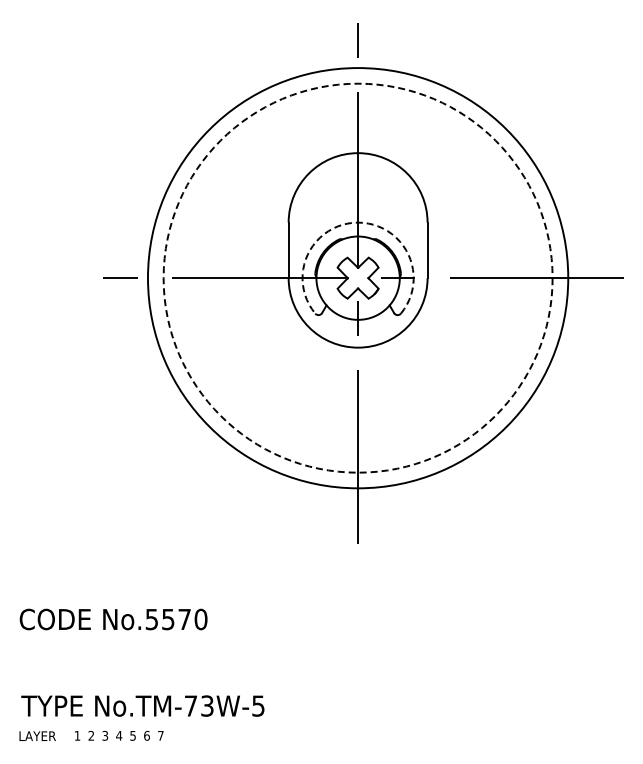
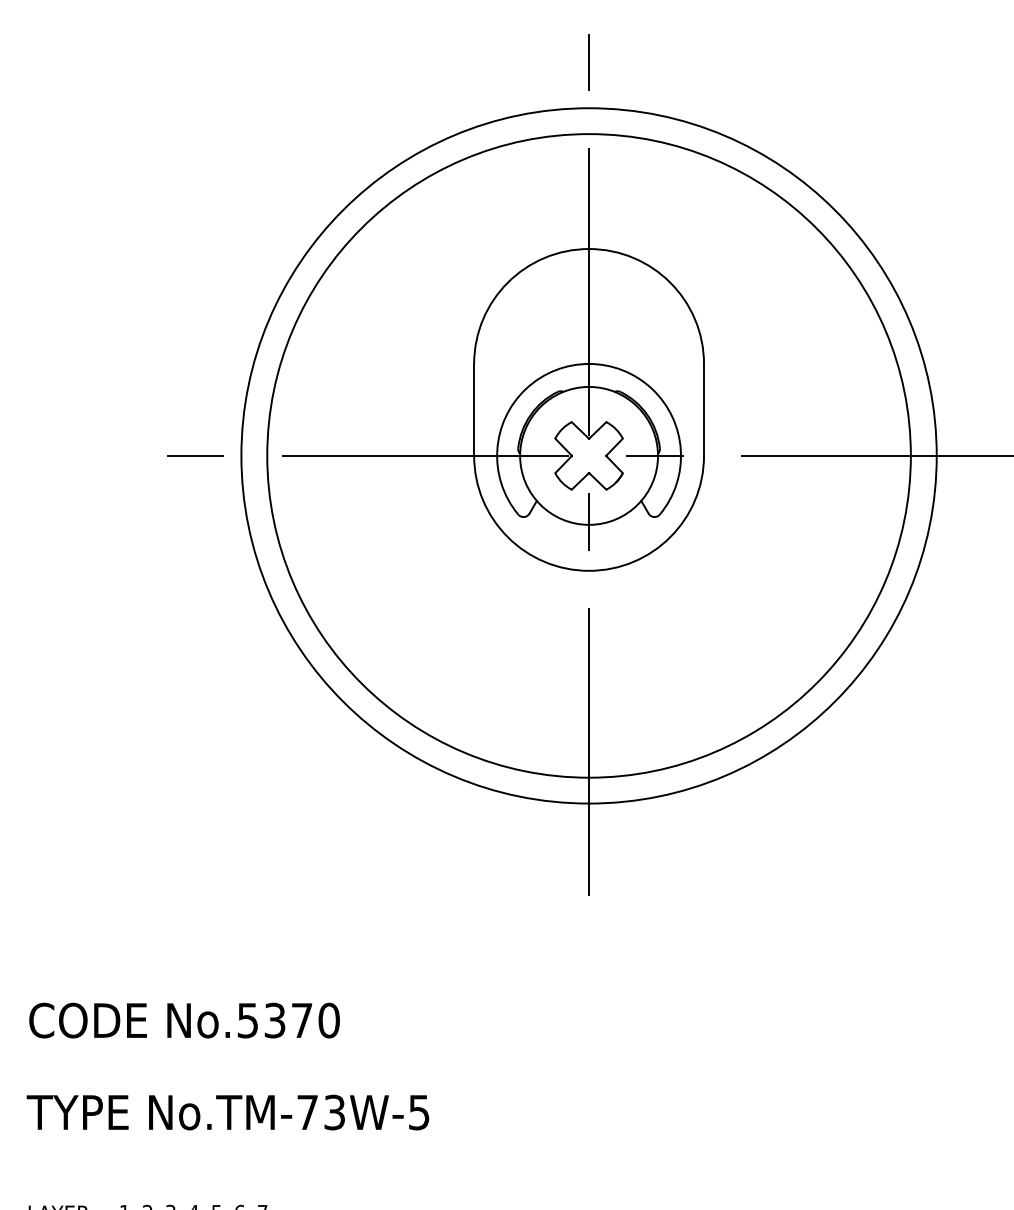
arc: (358, 222) -> (589, 363), dashed -> solid
circle: (357, 277) -> (588, 454), dashed -> solid
text: (168, 618) -> (275, 1018), No.5570 -> No.5370
text: (142, 705) -> (227, 1111), moved

